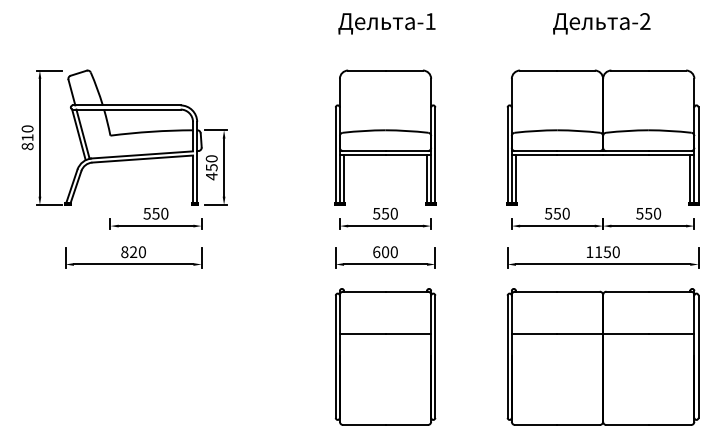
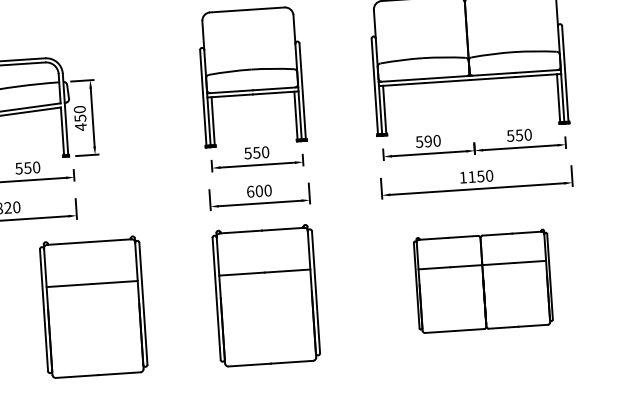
text: (556, 213) -> (427, 141), 550 -> 590
part: (212, 356) -> (93, 306), added
part: (602, 356) -> (482, 280), size x0.7

